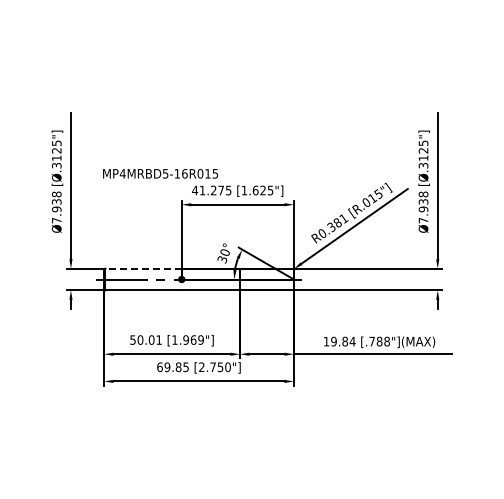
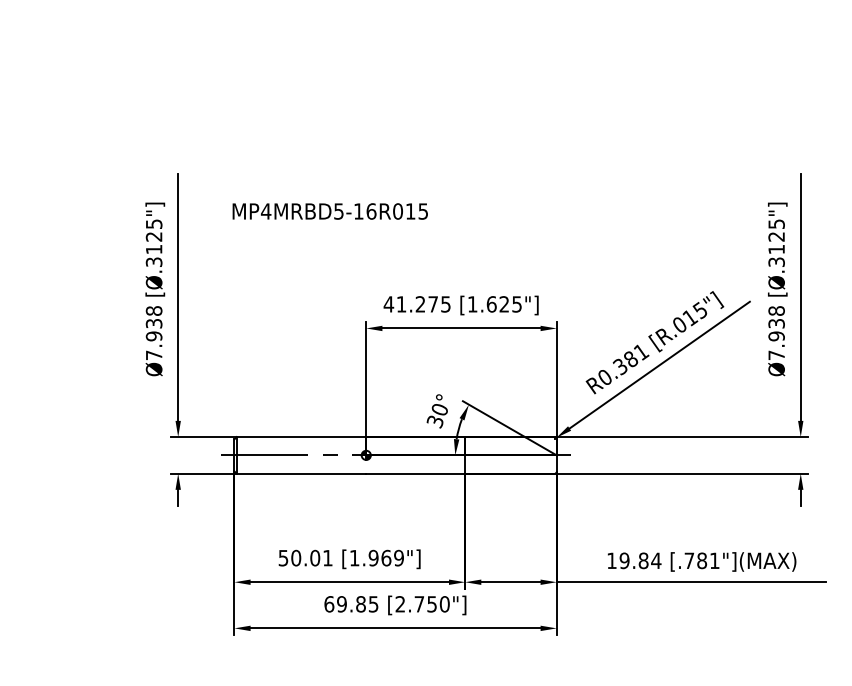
text: (160, 173) -> (330, 210), moved
line: (143, 268) -> (301, 436), dashed -> solid
text: (386, 341) -> (713, 560), [.788"](MAX) -> [.781"](MAX)

